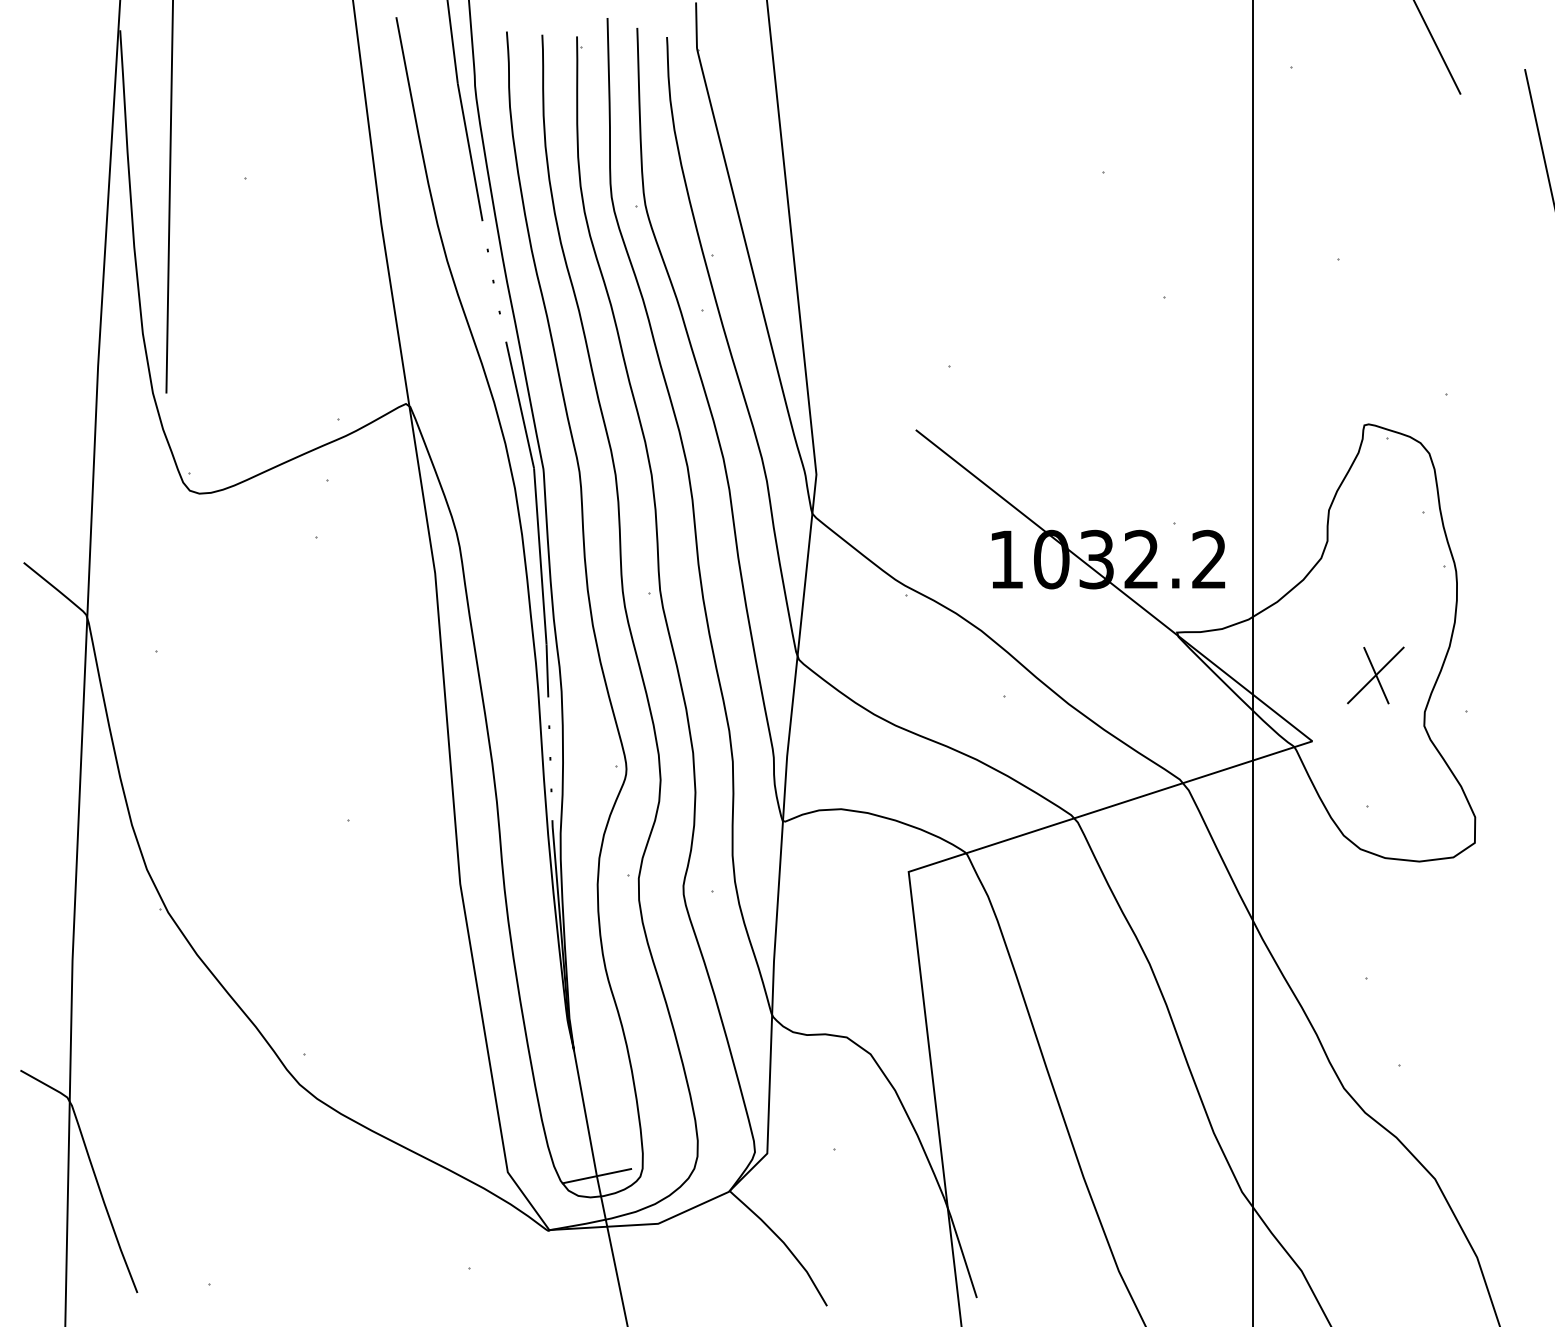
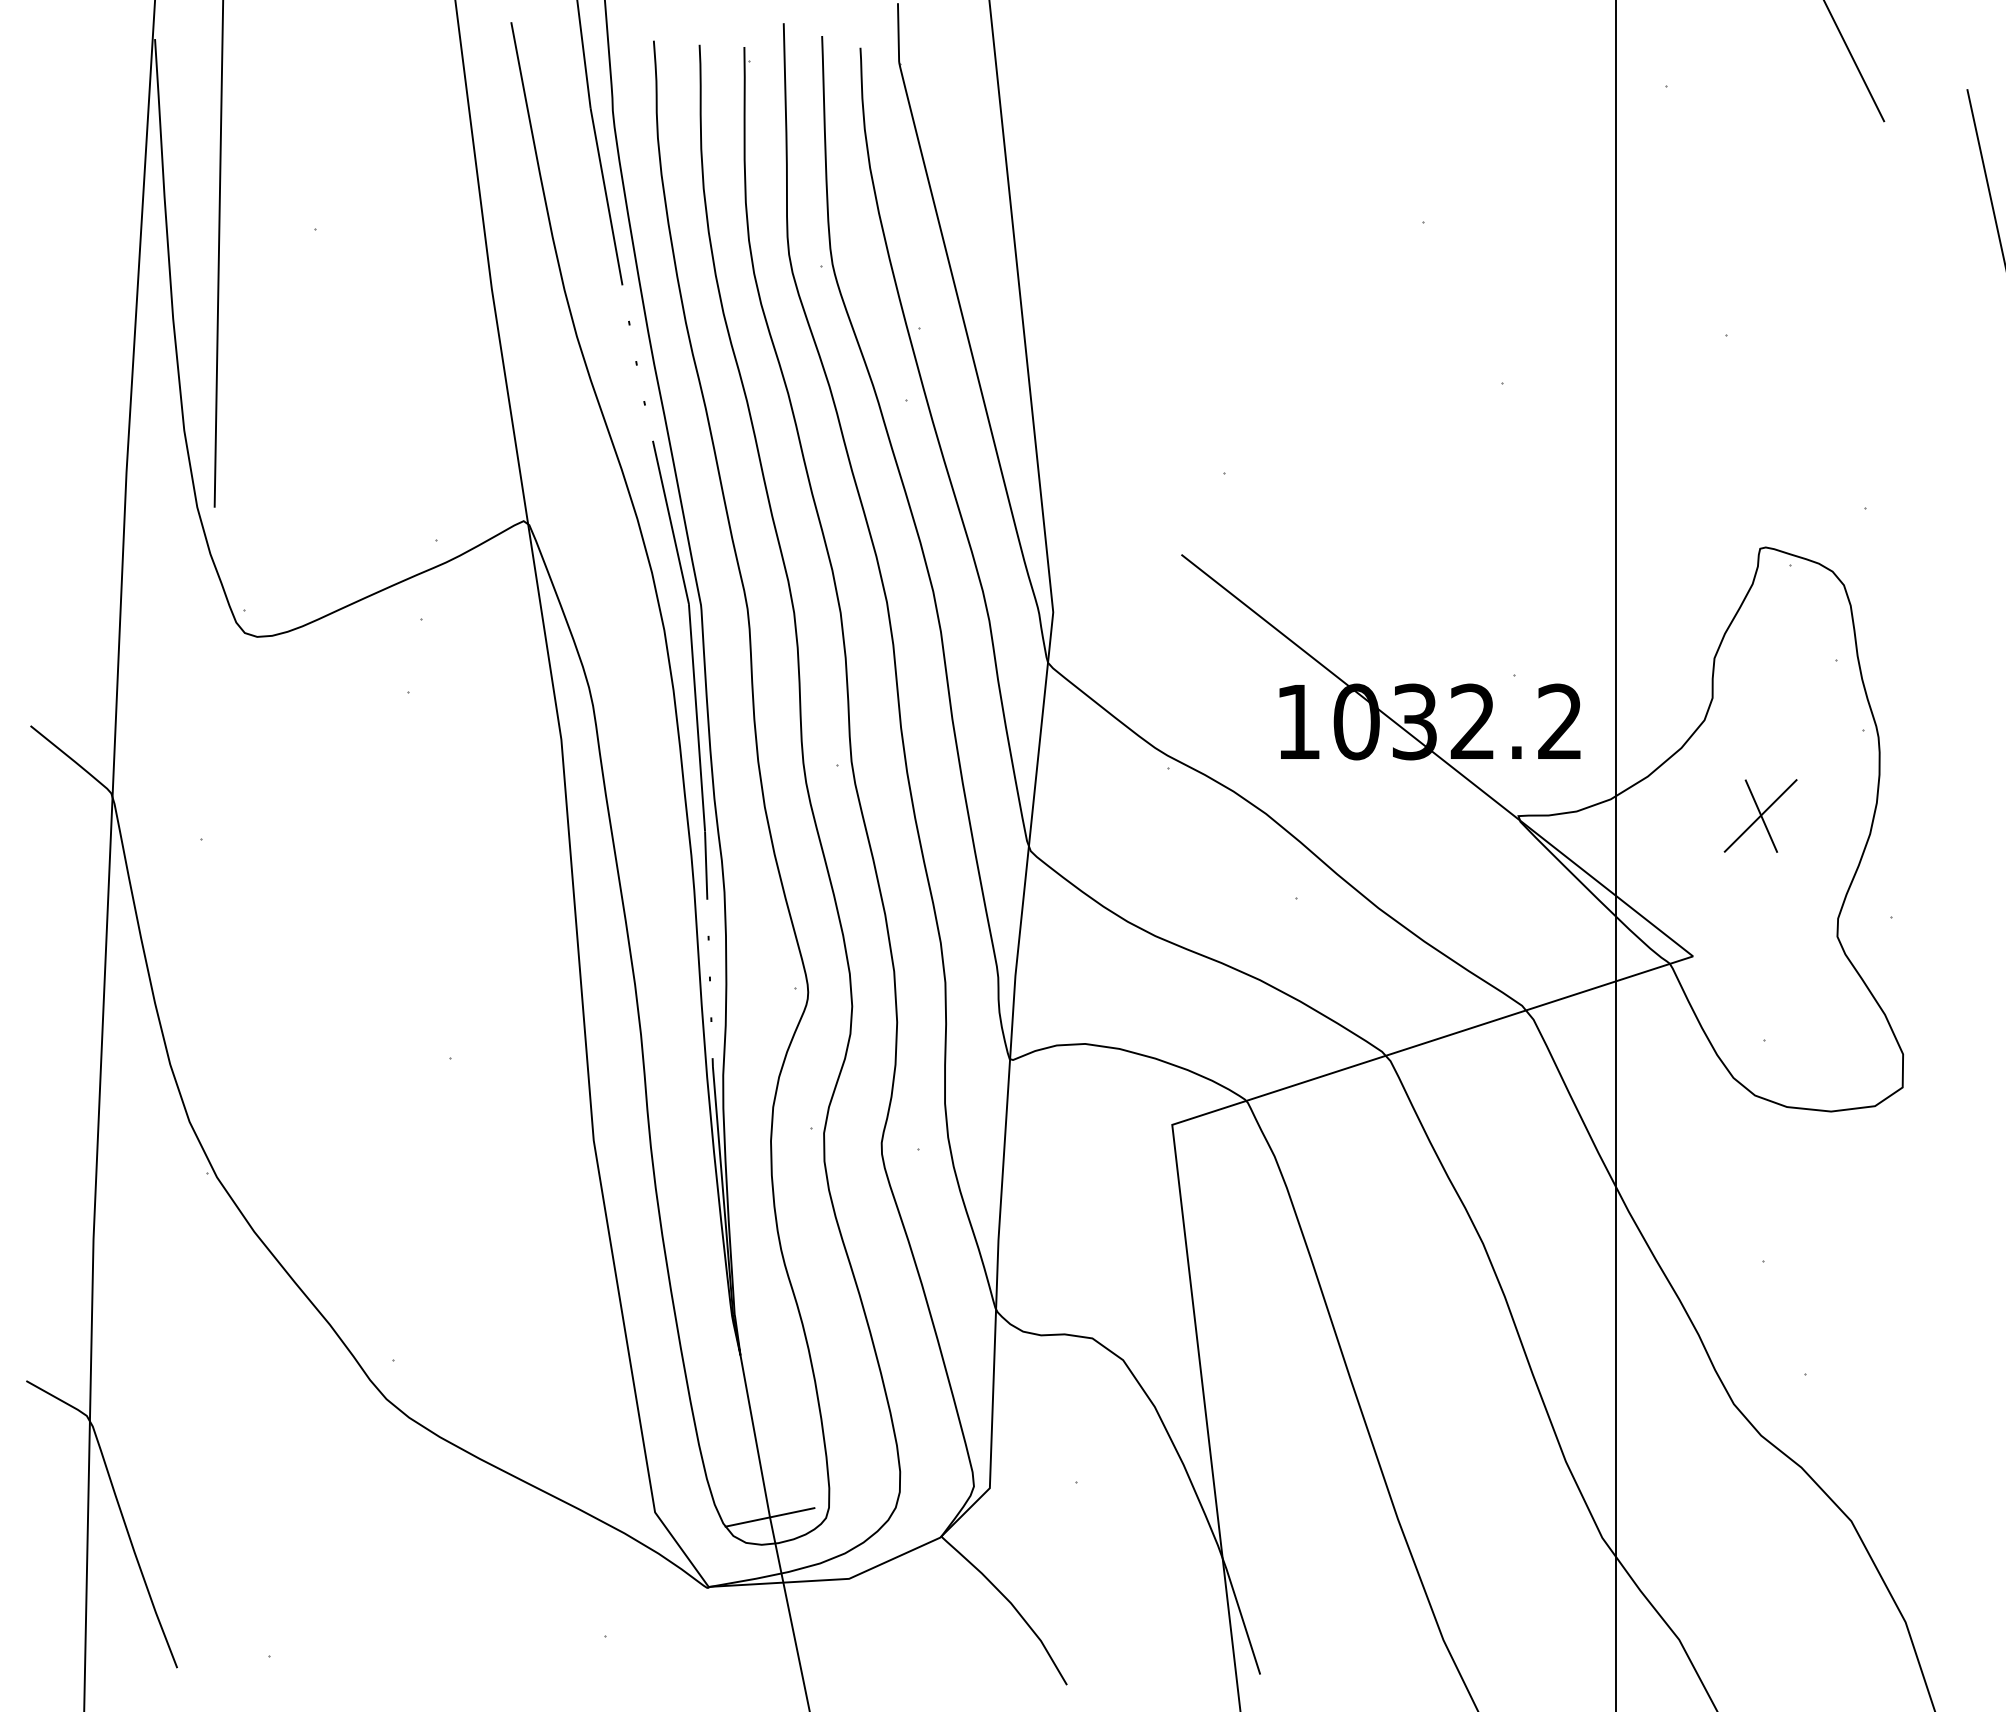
part: (1375, 675) -> (1760, 816), moved

